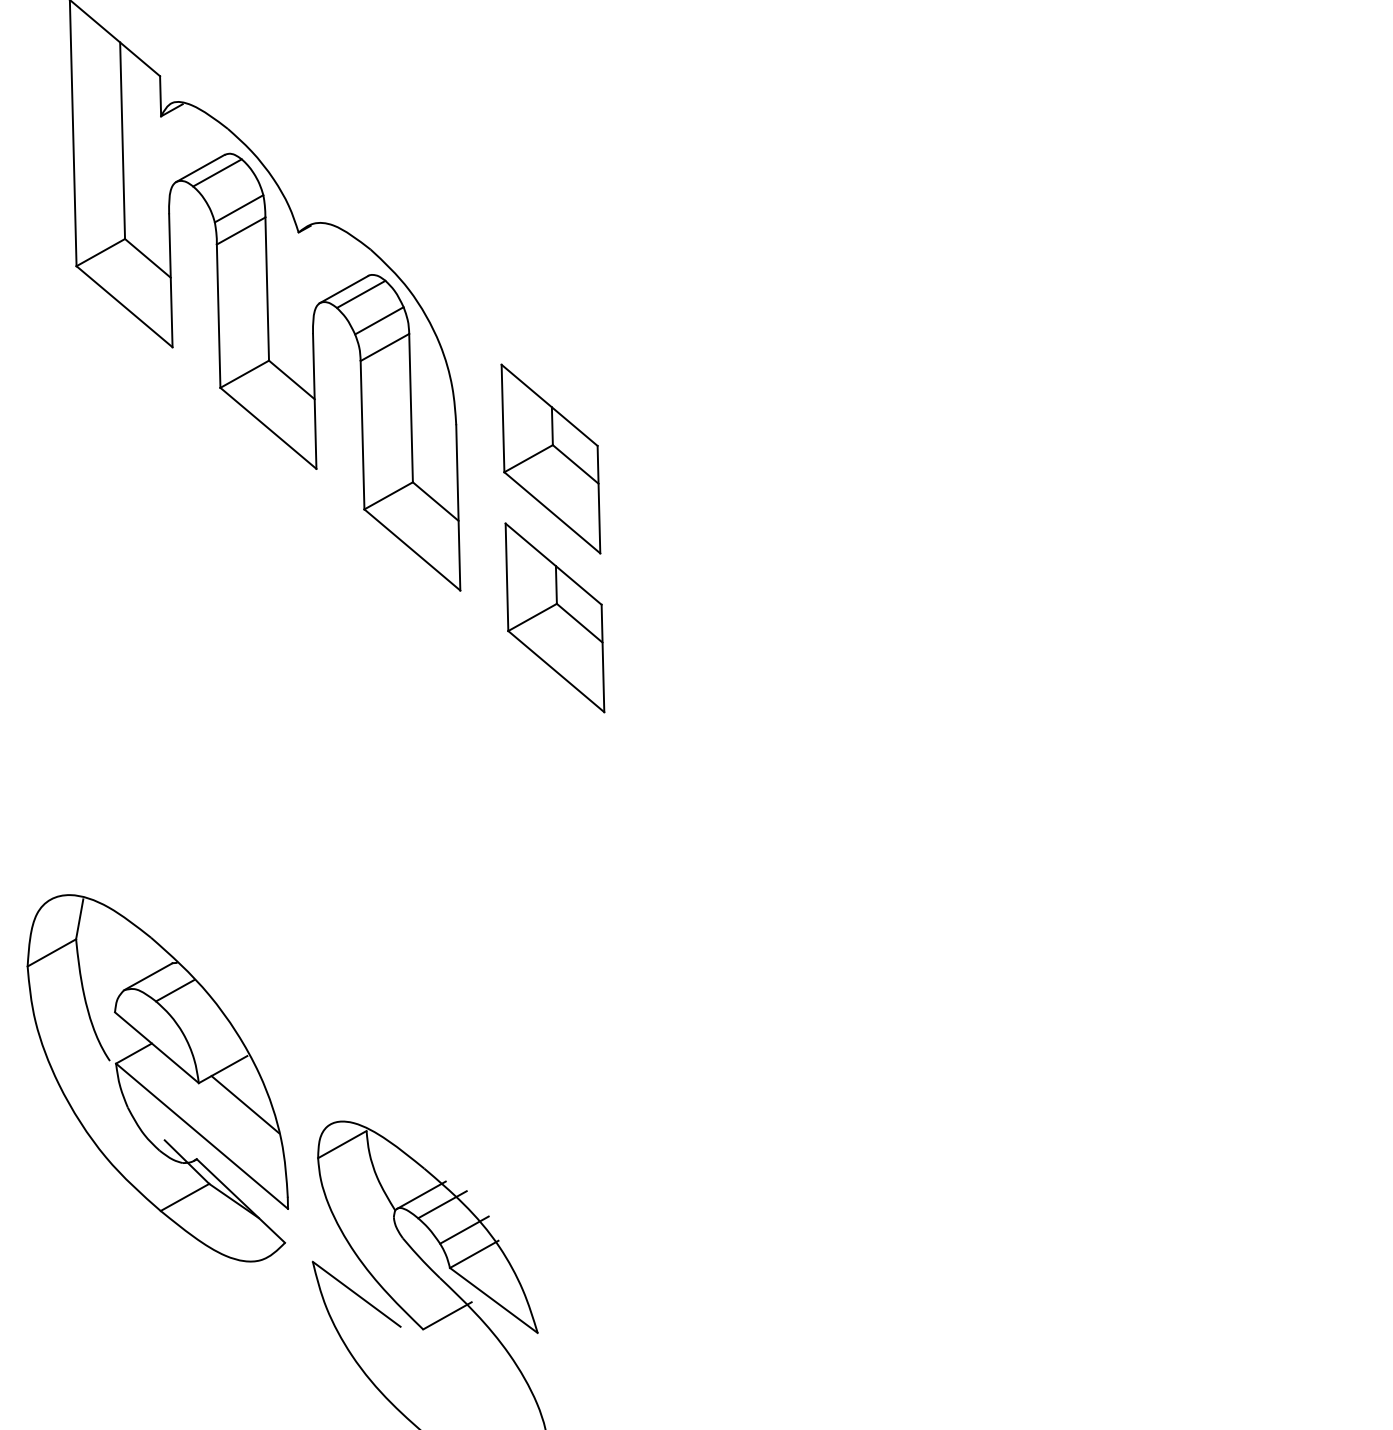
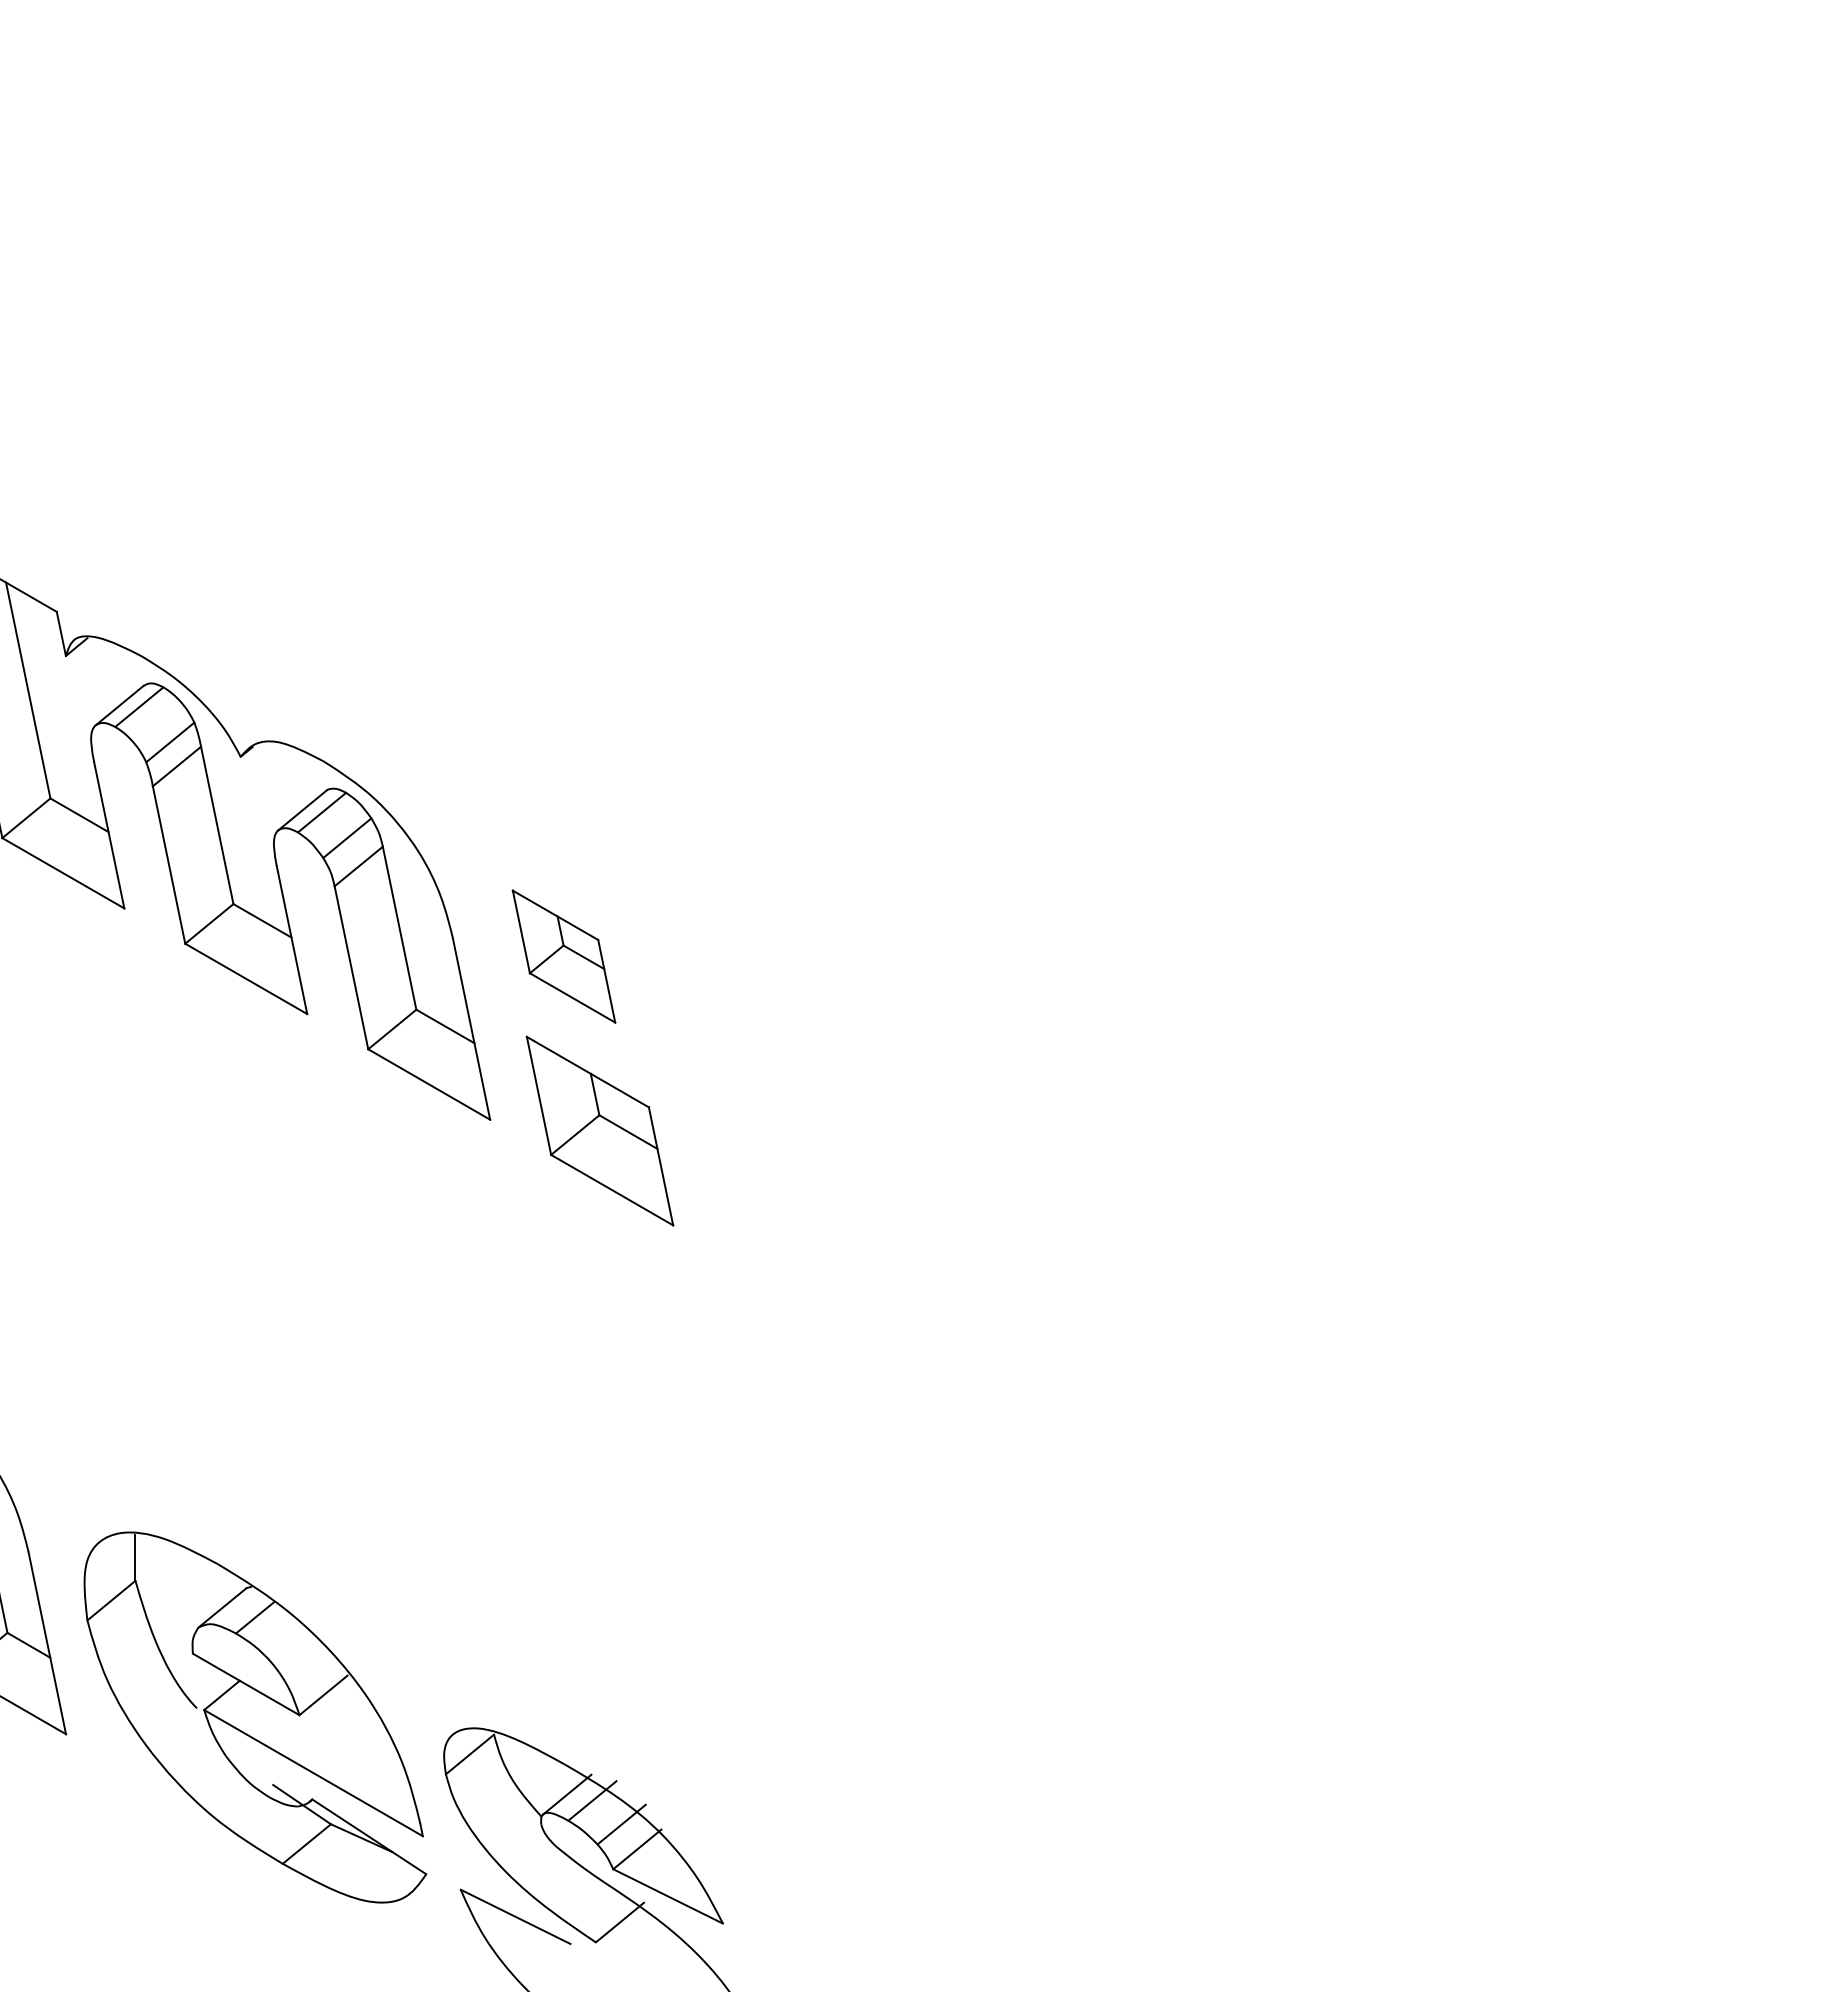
part: (550, 458) -> (563, 956), size x0.7
line: (244, 1104) -> (354, 1729), removed

